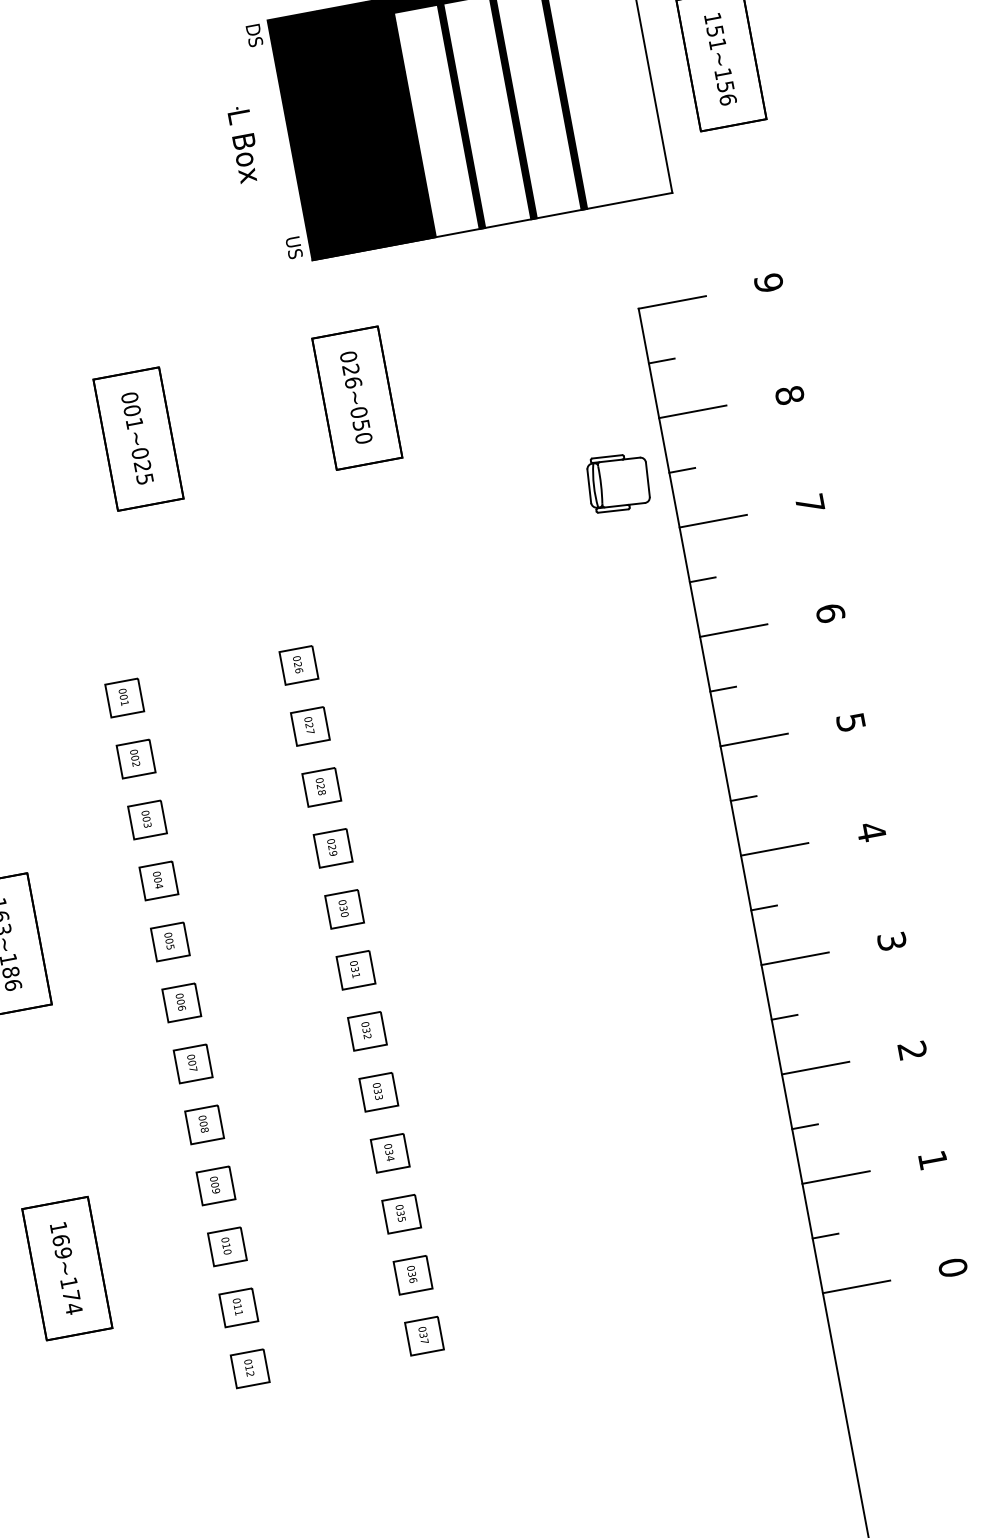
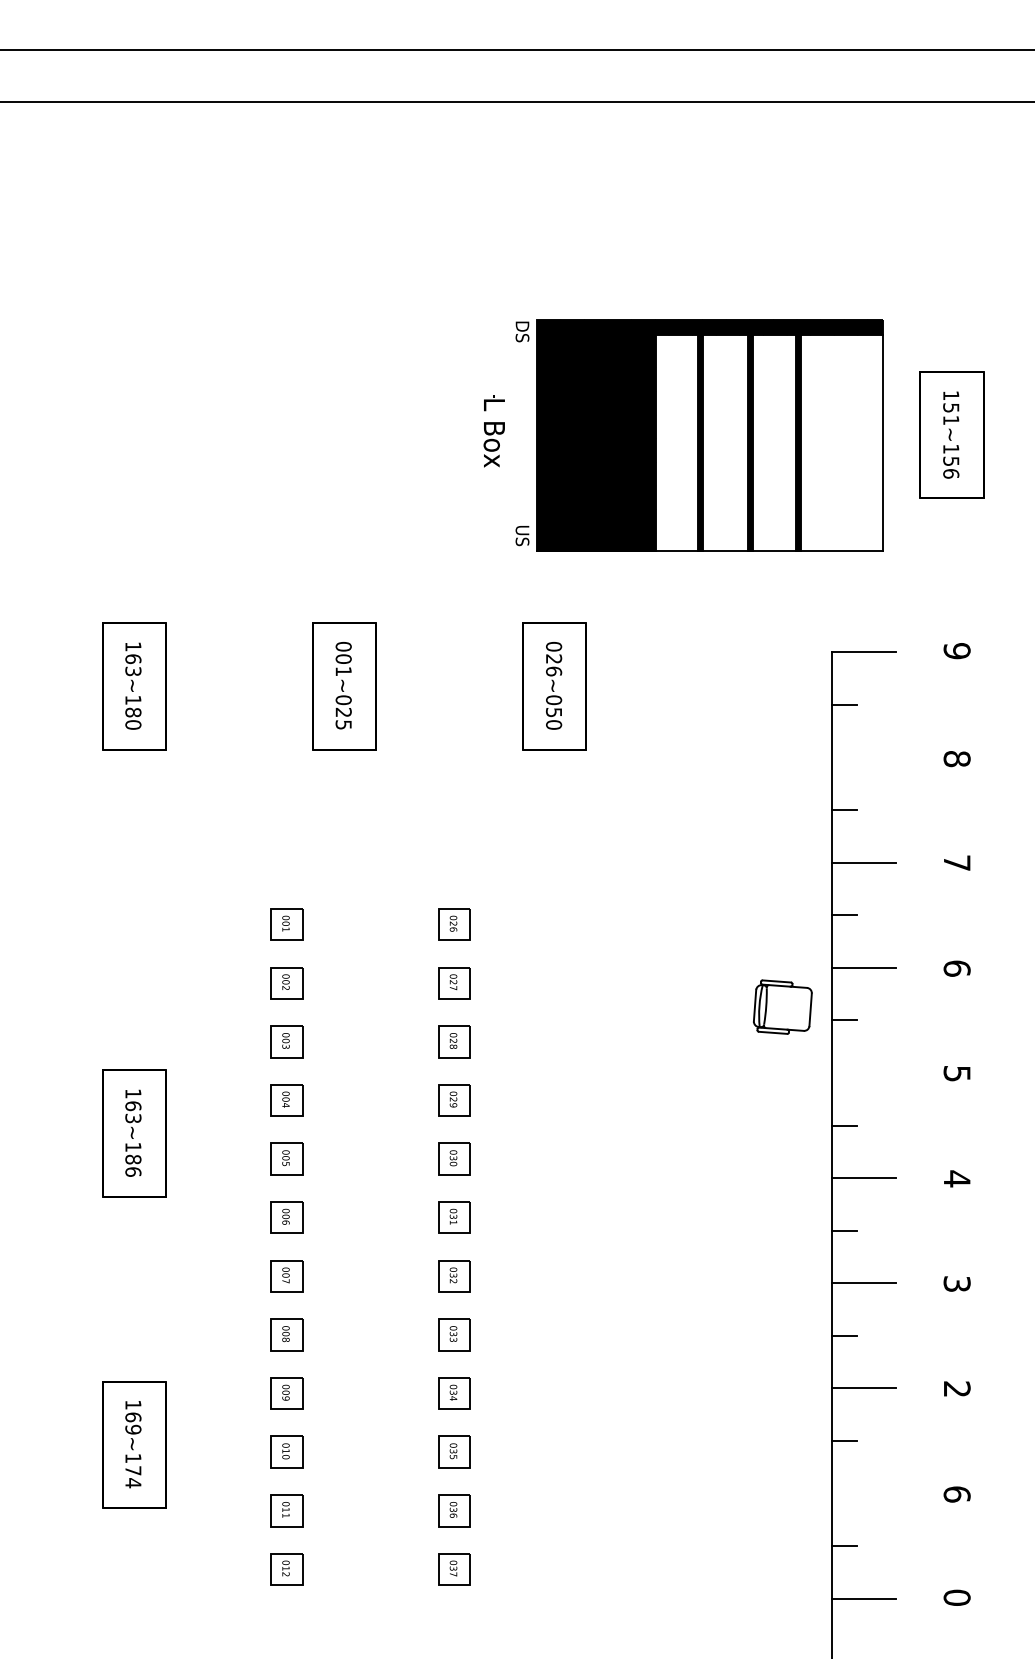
line: (692, 411) -> (863, 757), removed
part: (617, 481) -> (782, 1006), moved
line: (753, 740) -> (863, 1073), removed
text: (932, 1160) -> (956, 1494), 1 -> 6
line: (835, 1177) -> (863, 1493), removed

